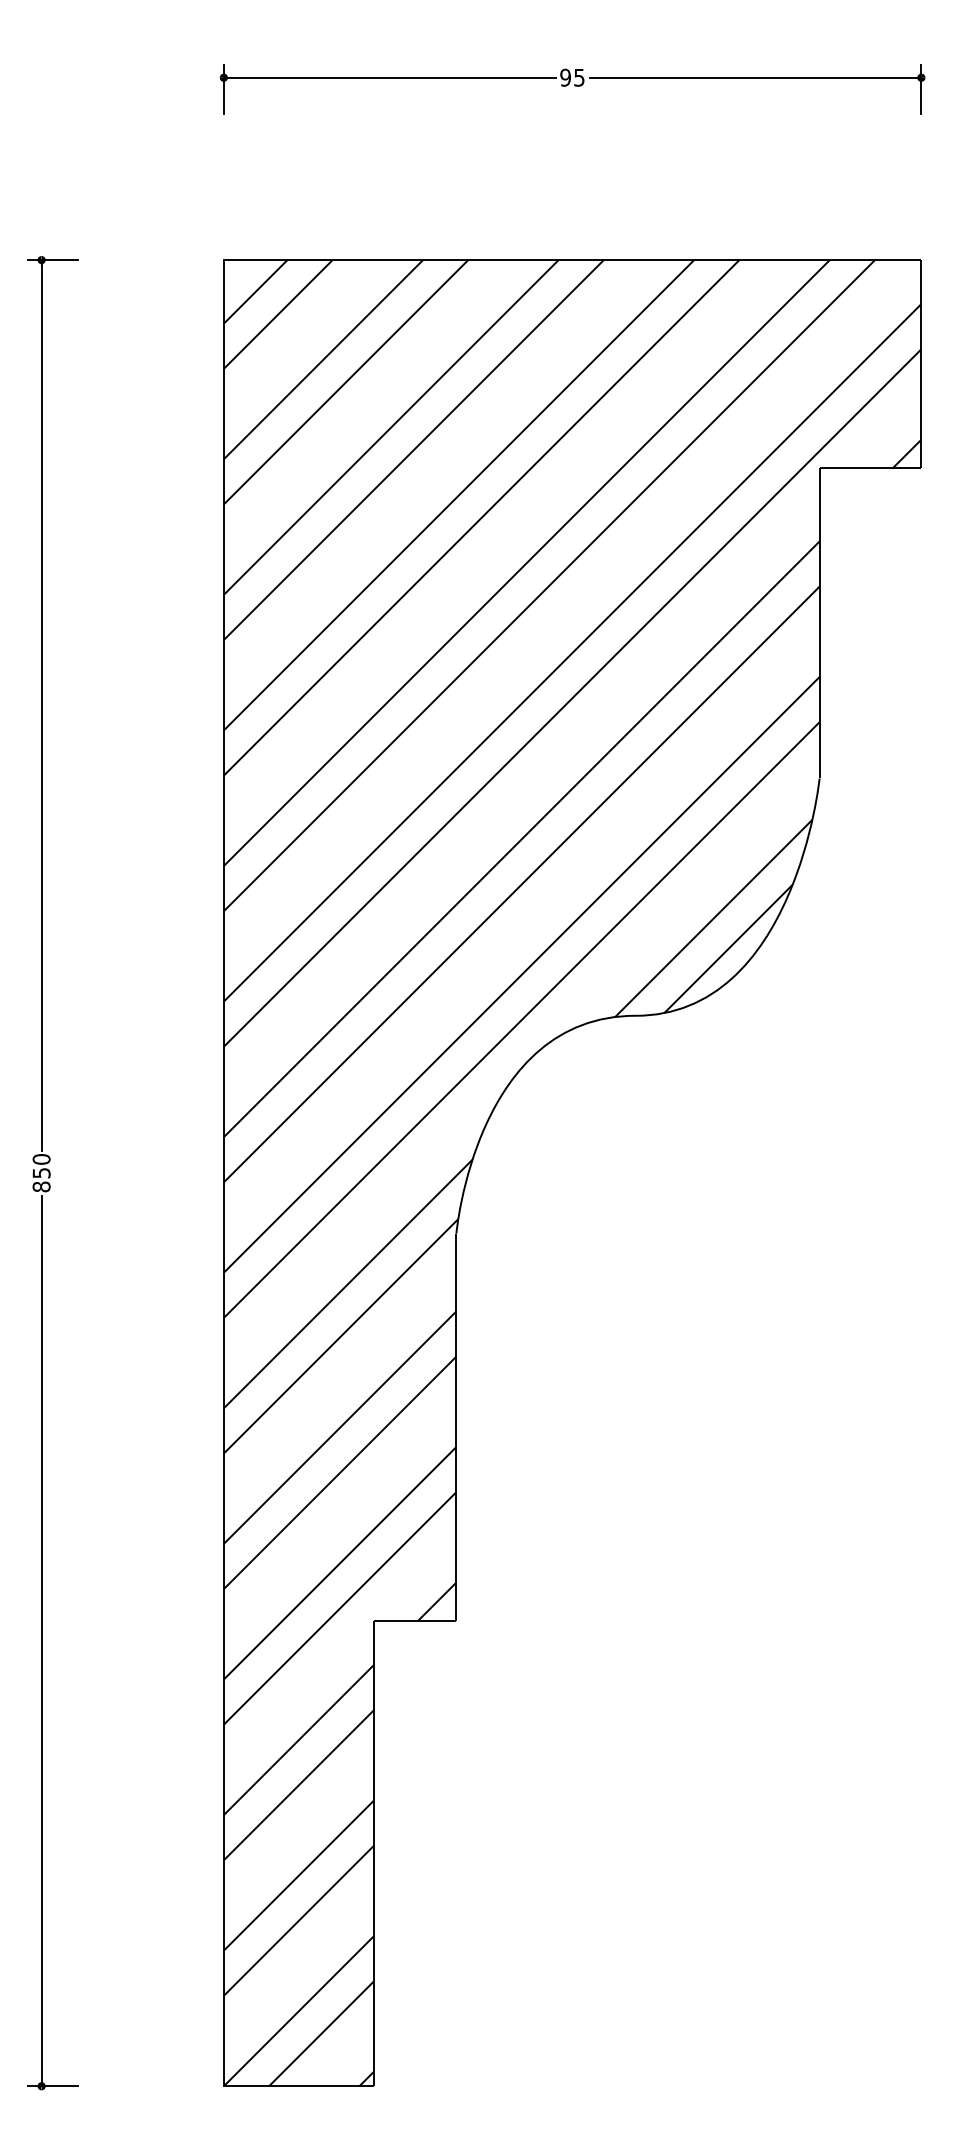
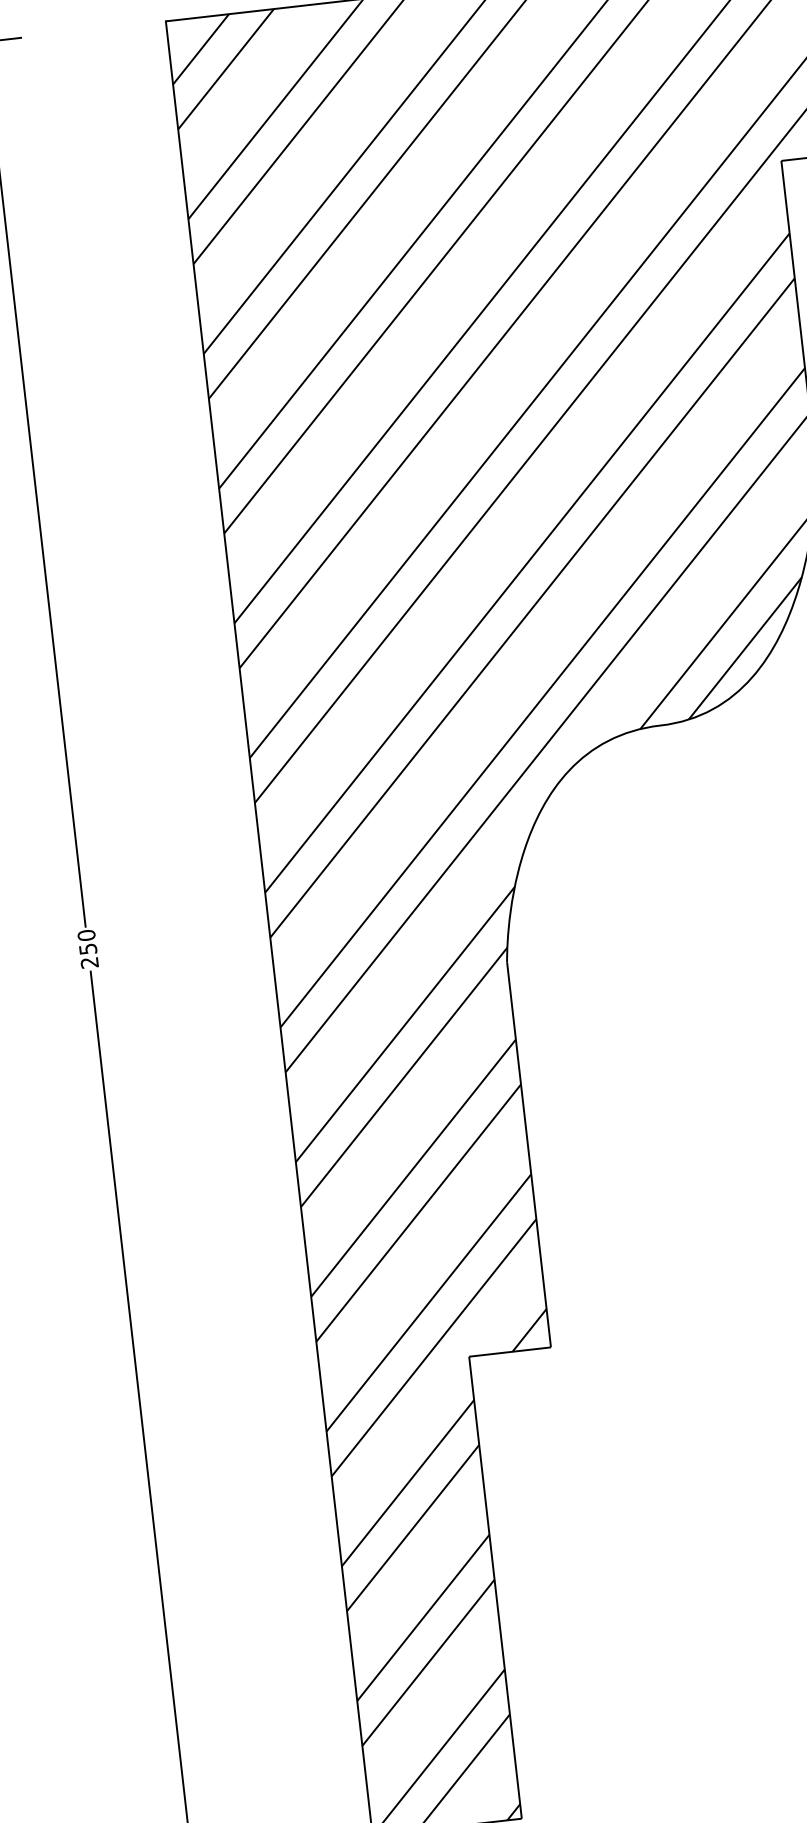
text: (41, 1186) -> (89, 962), 850 -> 250

